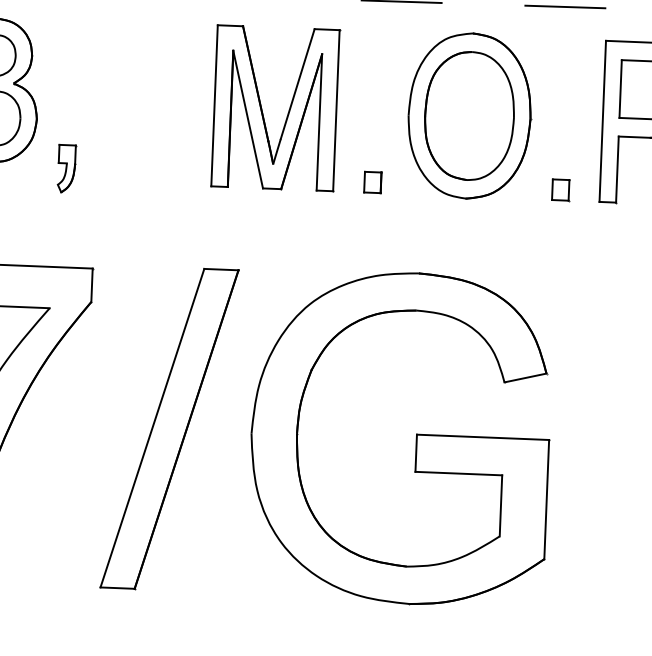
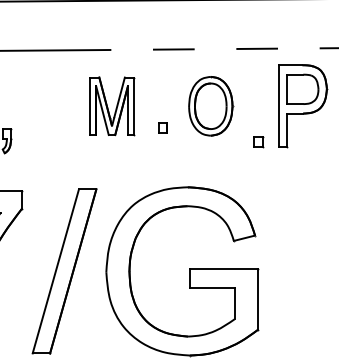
part: (276, 108) -> (112, 106), size x0.7
part: (469, 116) -> (210, 106), size x0.7
part: (372, 181) -> (162, 127), moved

